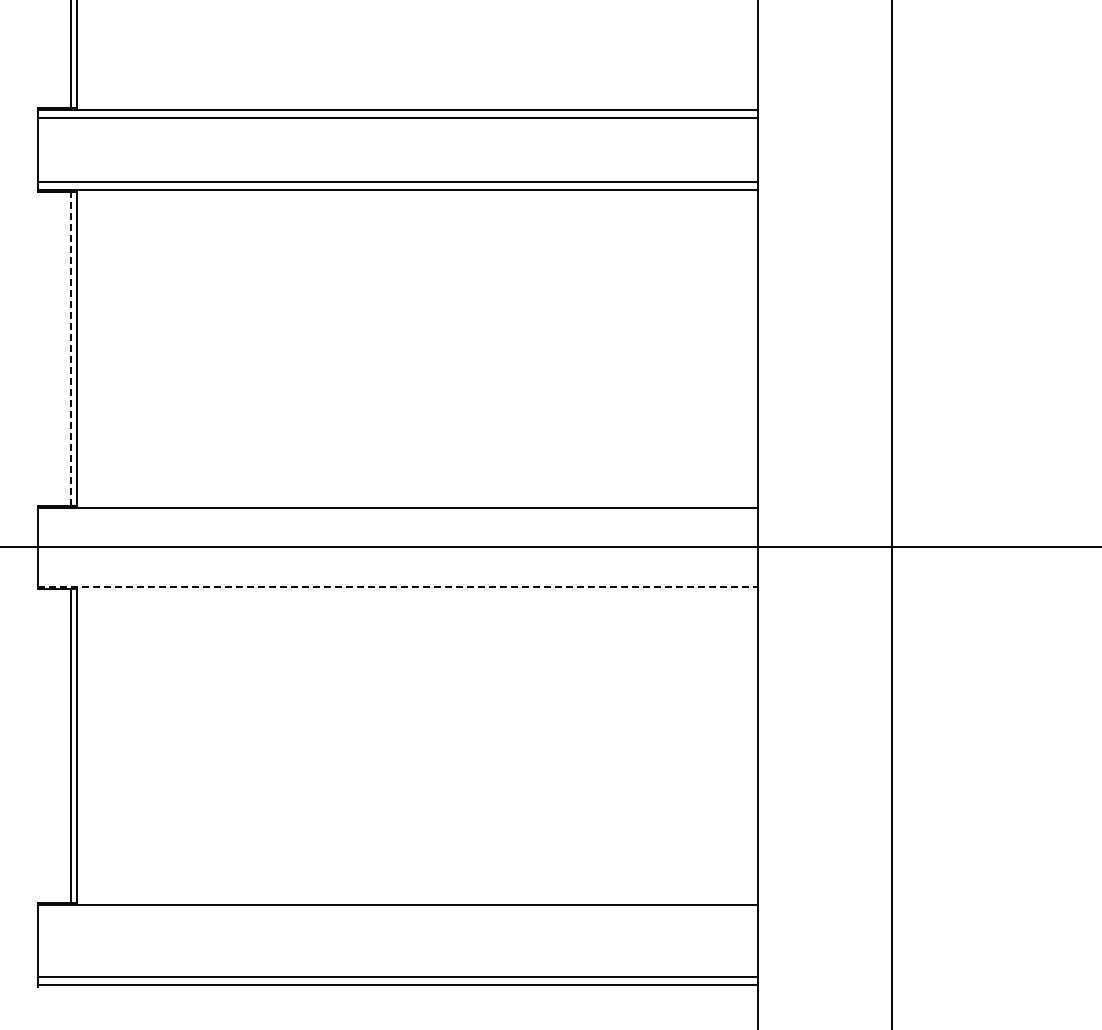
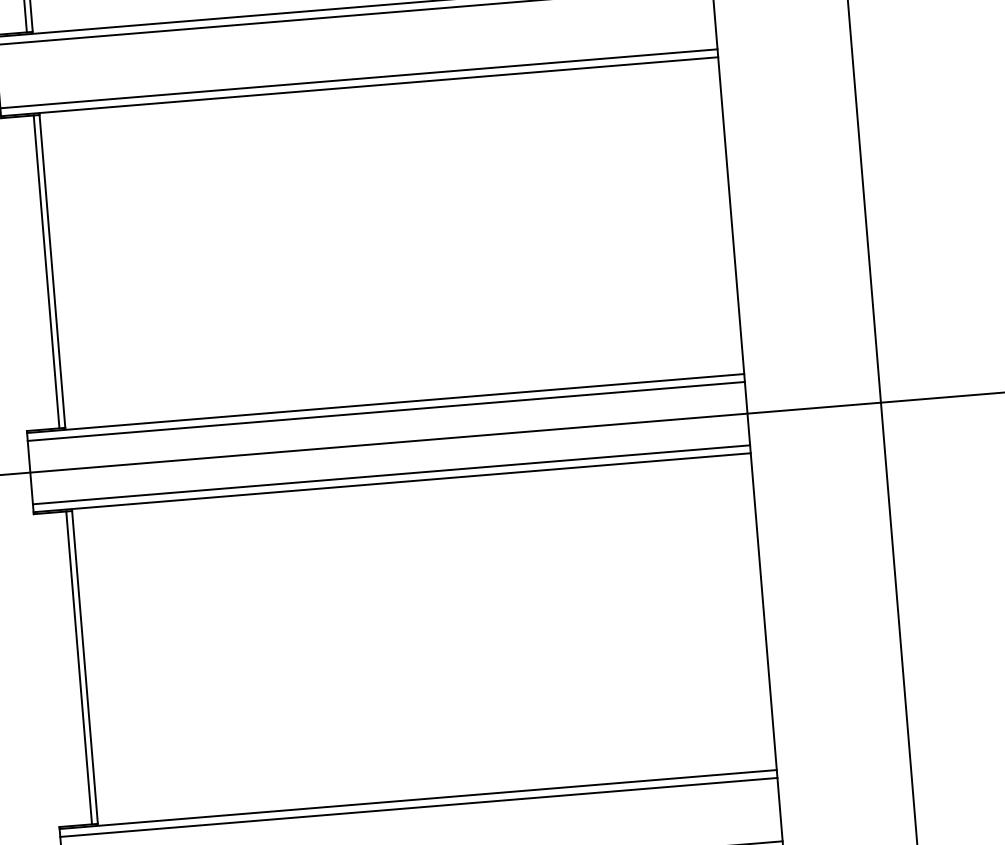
line: (70, 348) -> (46, 271), dashed -> solid
line: (397, 515) -> (385, 411), added
line: (397, 579) -> (391, 475), added
line: (397, 587) -> (391, 483), dashed -> solid
line: (397, 913) -> (418, 807), added

